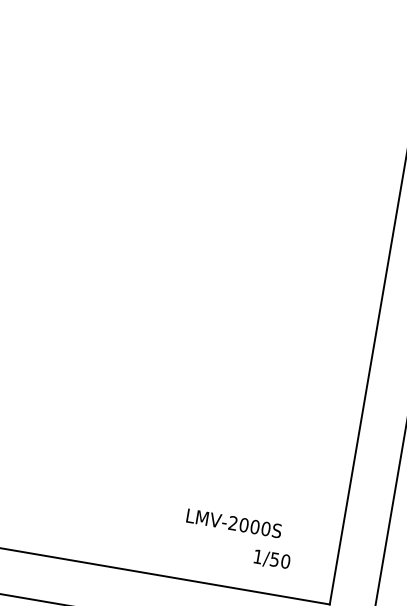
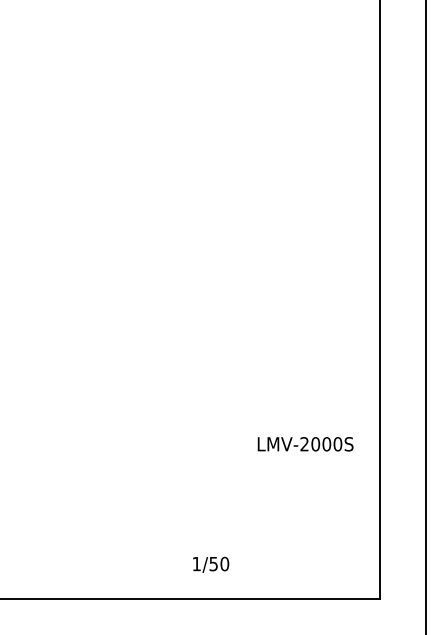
text: (234, 523) -> (305, 444), moved
text: (272, 559) -> (211, 564), moved

